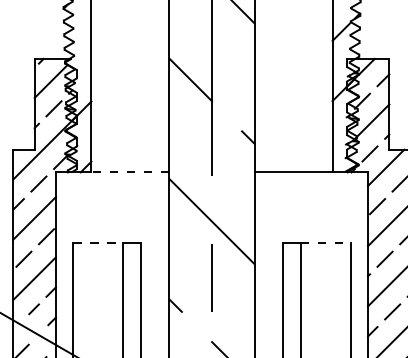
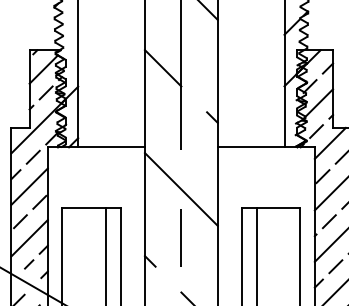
line: (130, 172) -> (111, 147), dashed -> solid
line: (98, 243) -> (84, 208), dashed -> solid
line: (325, 243) -> (278, 208), dashed -> solid

